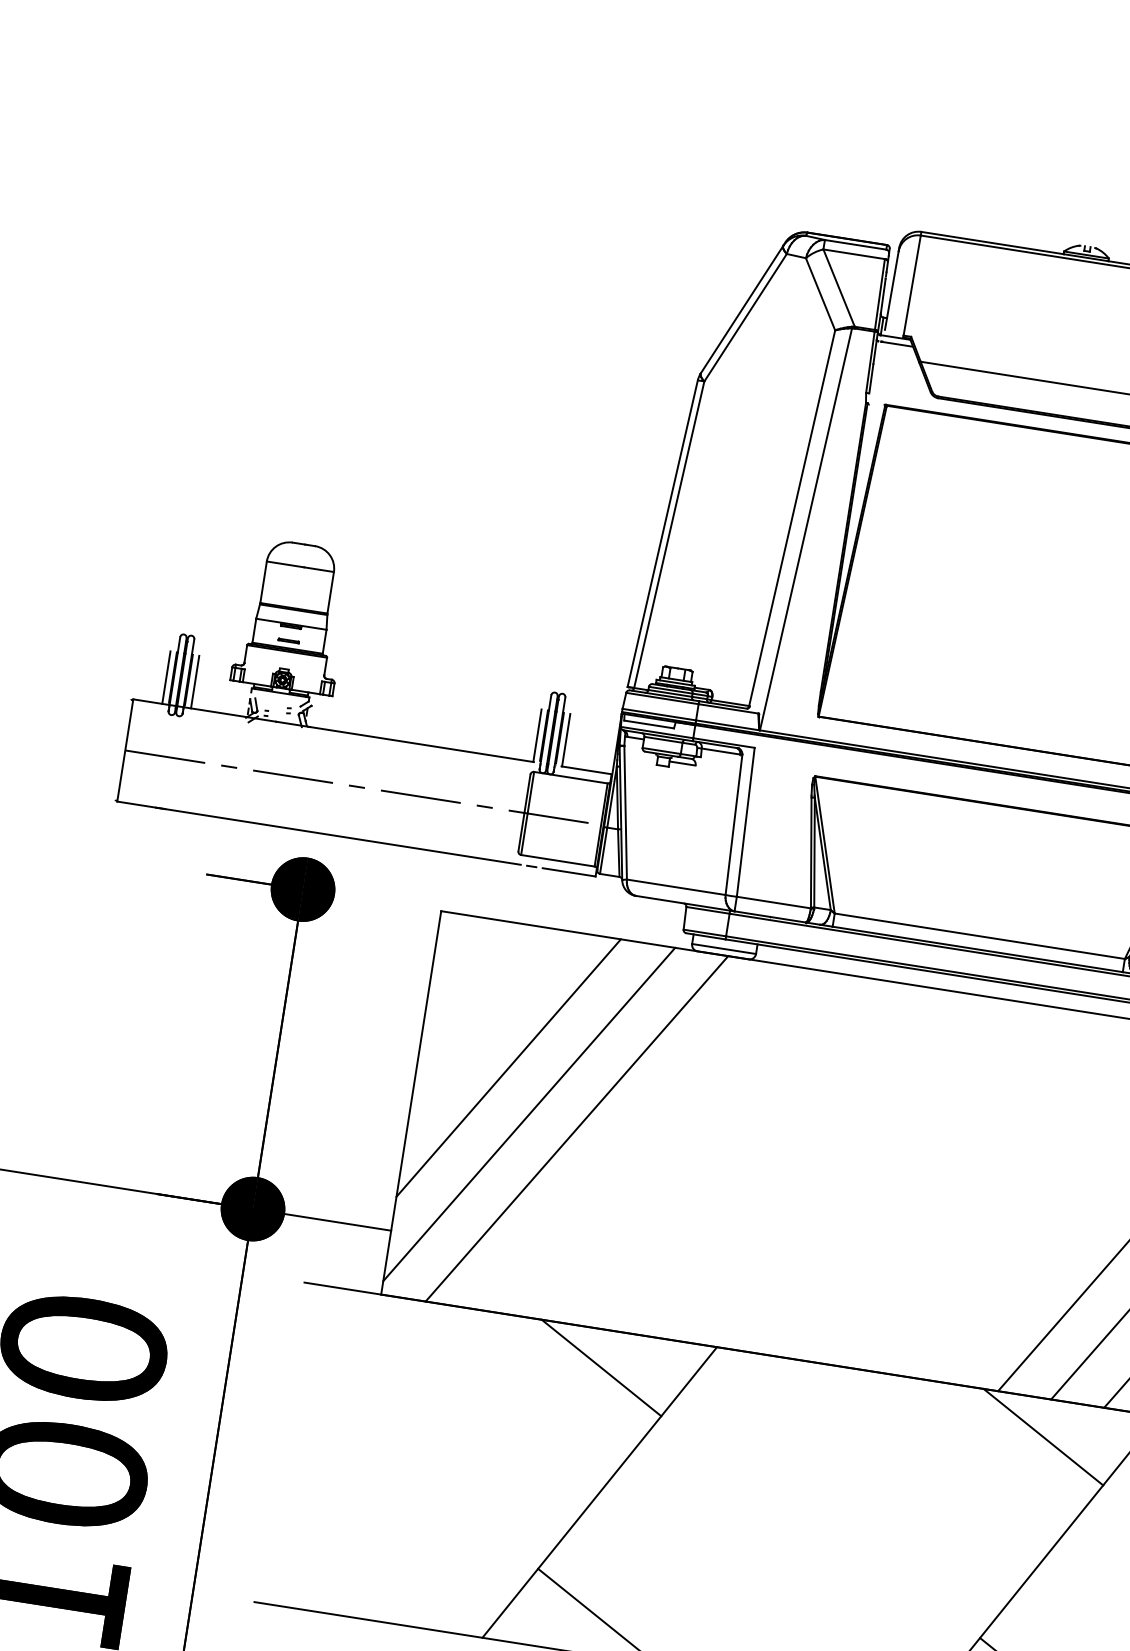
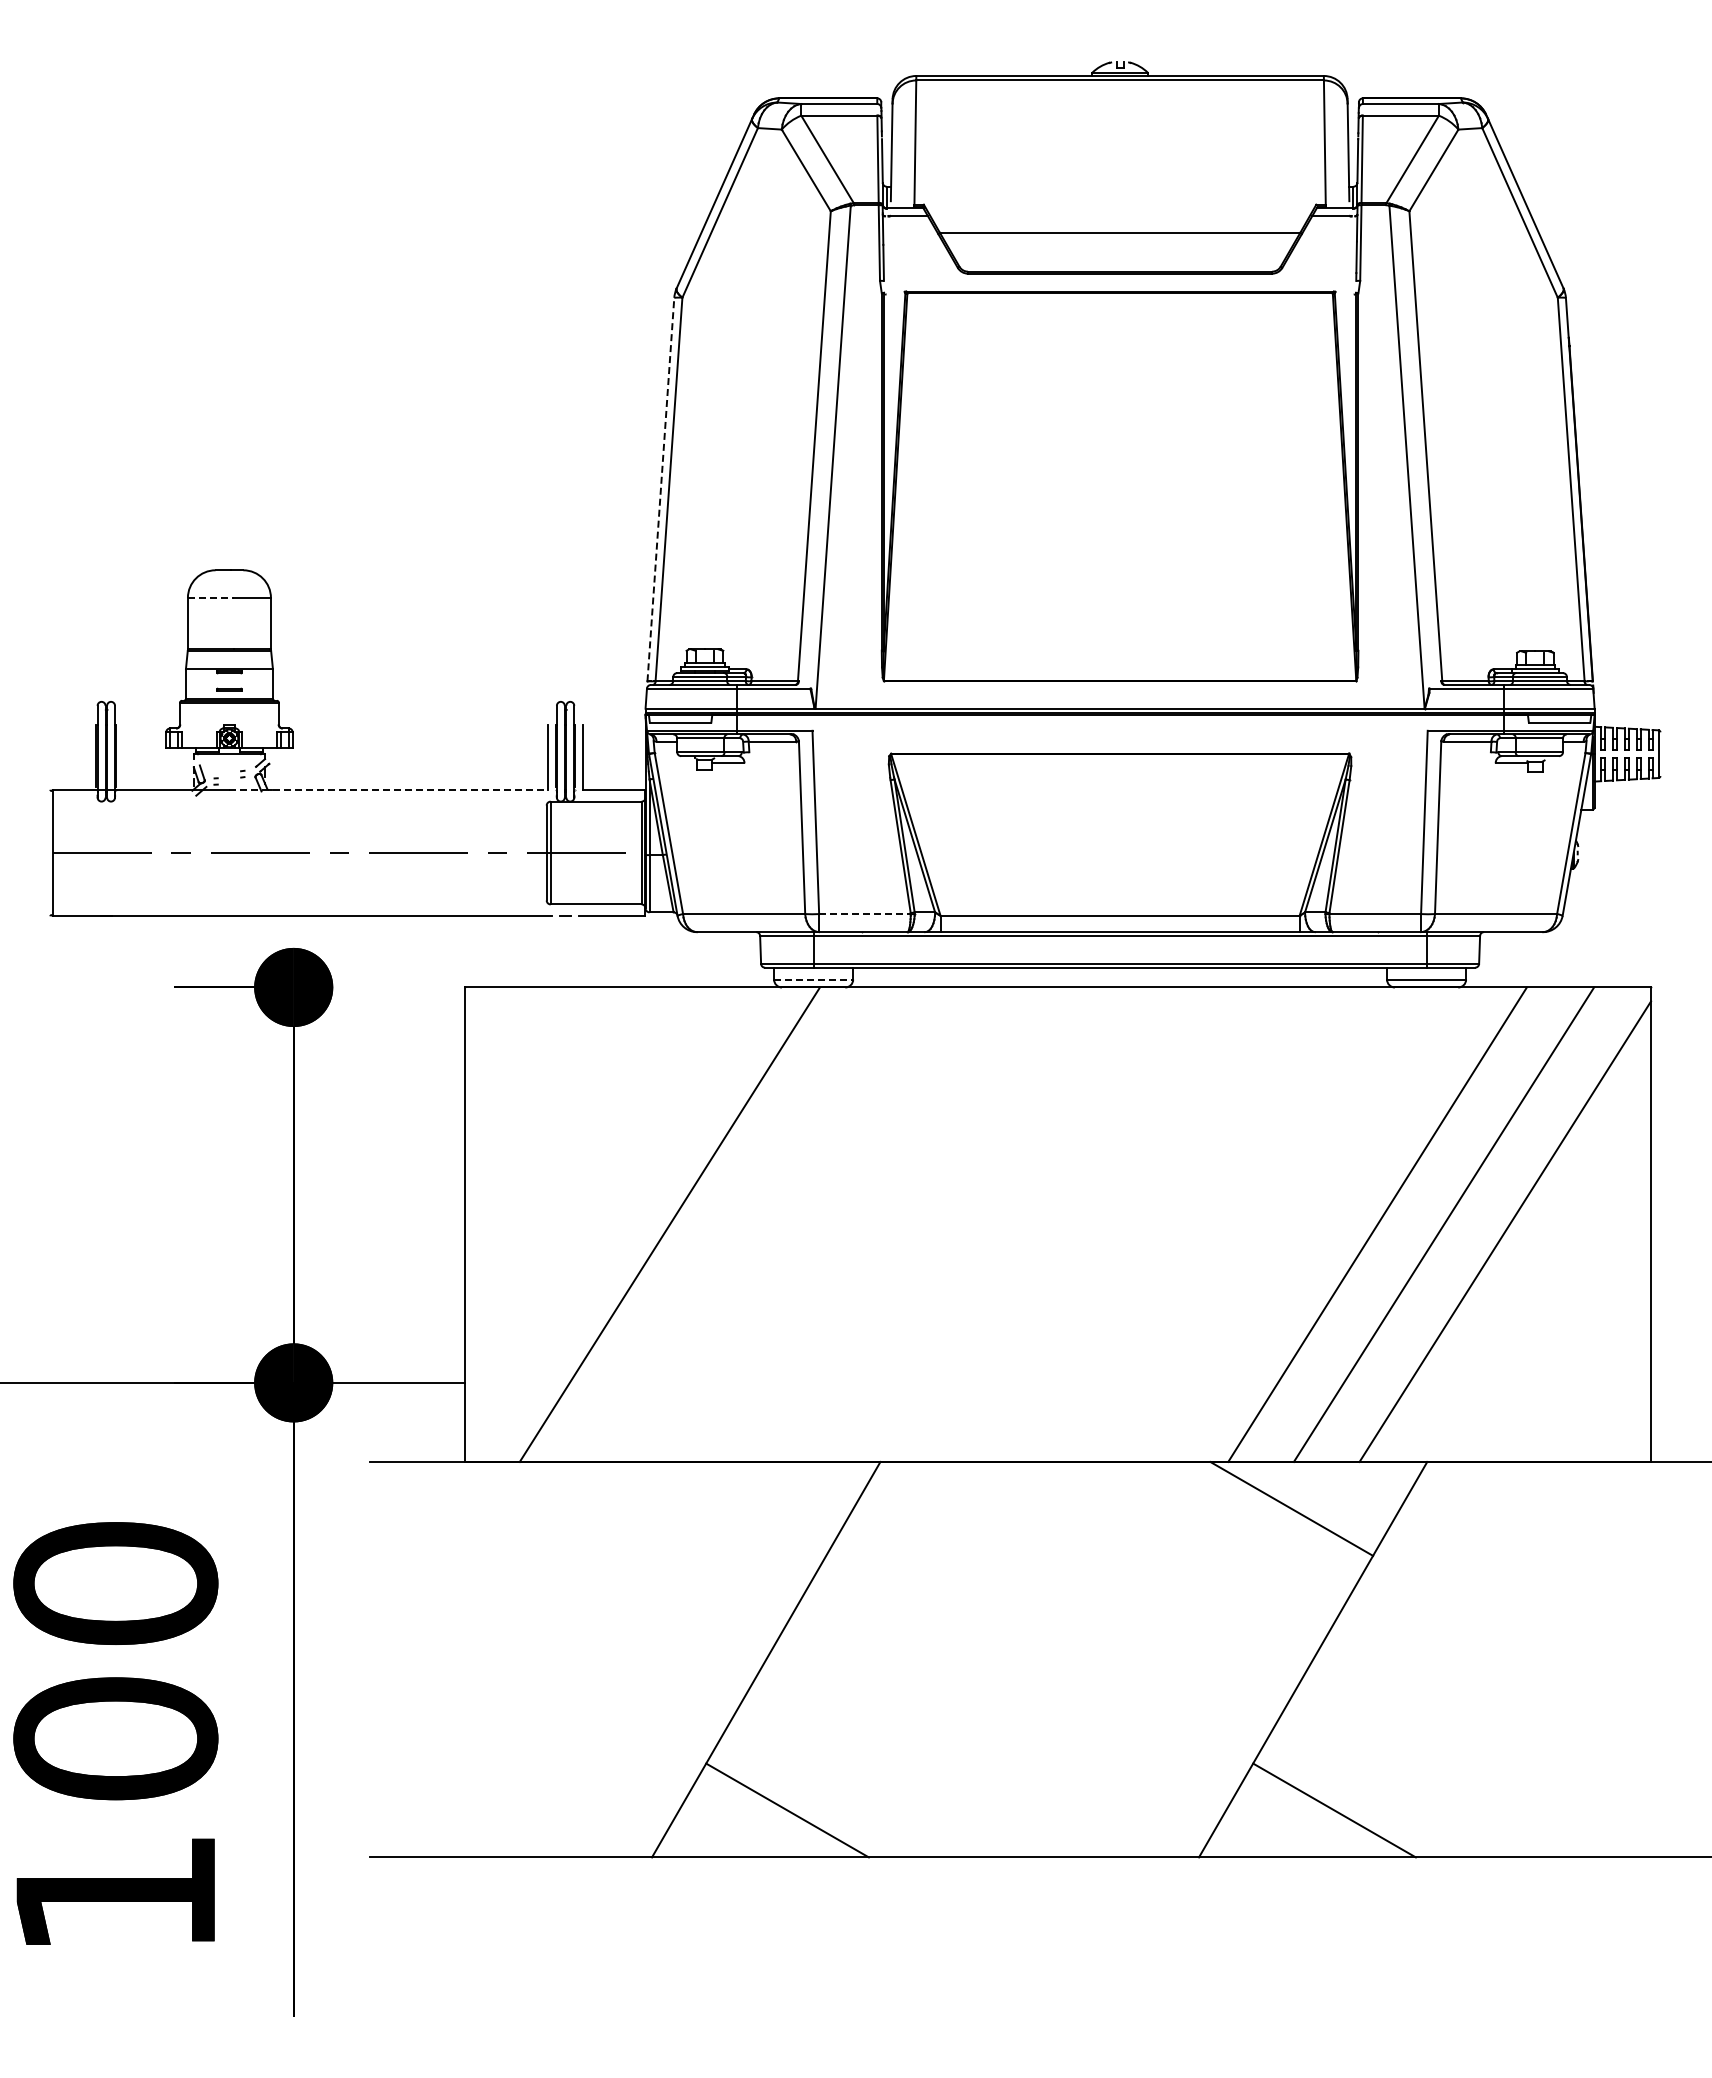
line: (662, 533) -> (660, 489), solid -> dashed
line: (285, 564) -> (211, 597), solid -> dashed
line: (166, 677) -> (88, 756), removed
line: (195, 681) -> (124, 756), removed
line: (404, 741) -> (388, 789), solid -> dashed
line: (773, 902) -> (864, 914), solid -> dashed
line: (724, 948) -> (813, 979), solid -> dashed
line: (508, 1067) -> (575, 1163), removed
line: (529, 1114) -> (609, 1216), removed
line: (601, 1367) -> (744, 1508), removed

